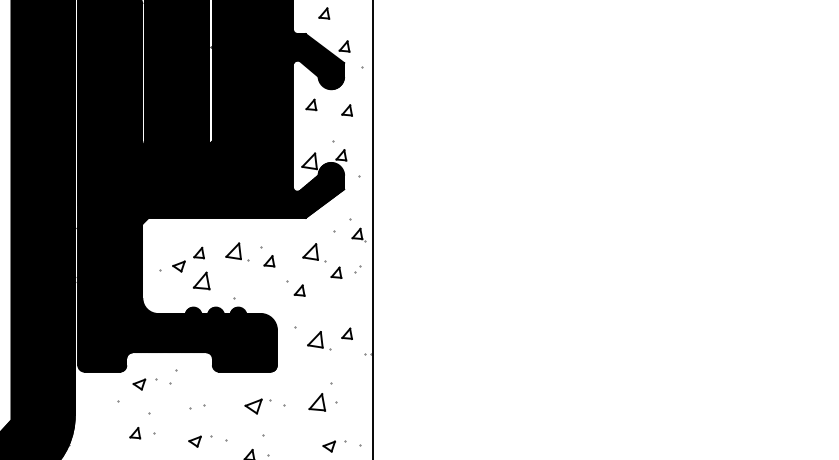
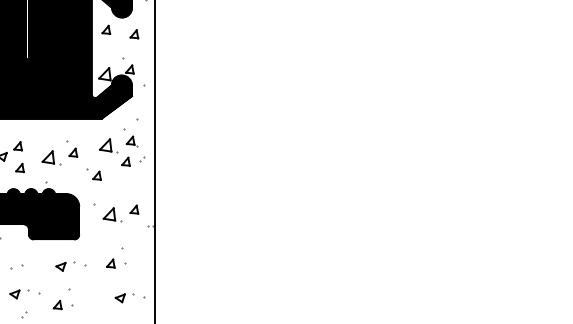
part: (358, 234) -> (131, 141), moved
part: (237, 251) -> (51, 157), moved
part: (201, 280) -> (19, 167), size x0.62
part: (316, 402) -> (110, 263), size x0.62
part: (253, 406) -> (60, 266), size x0.71

